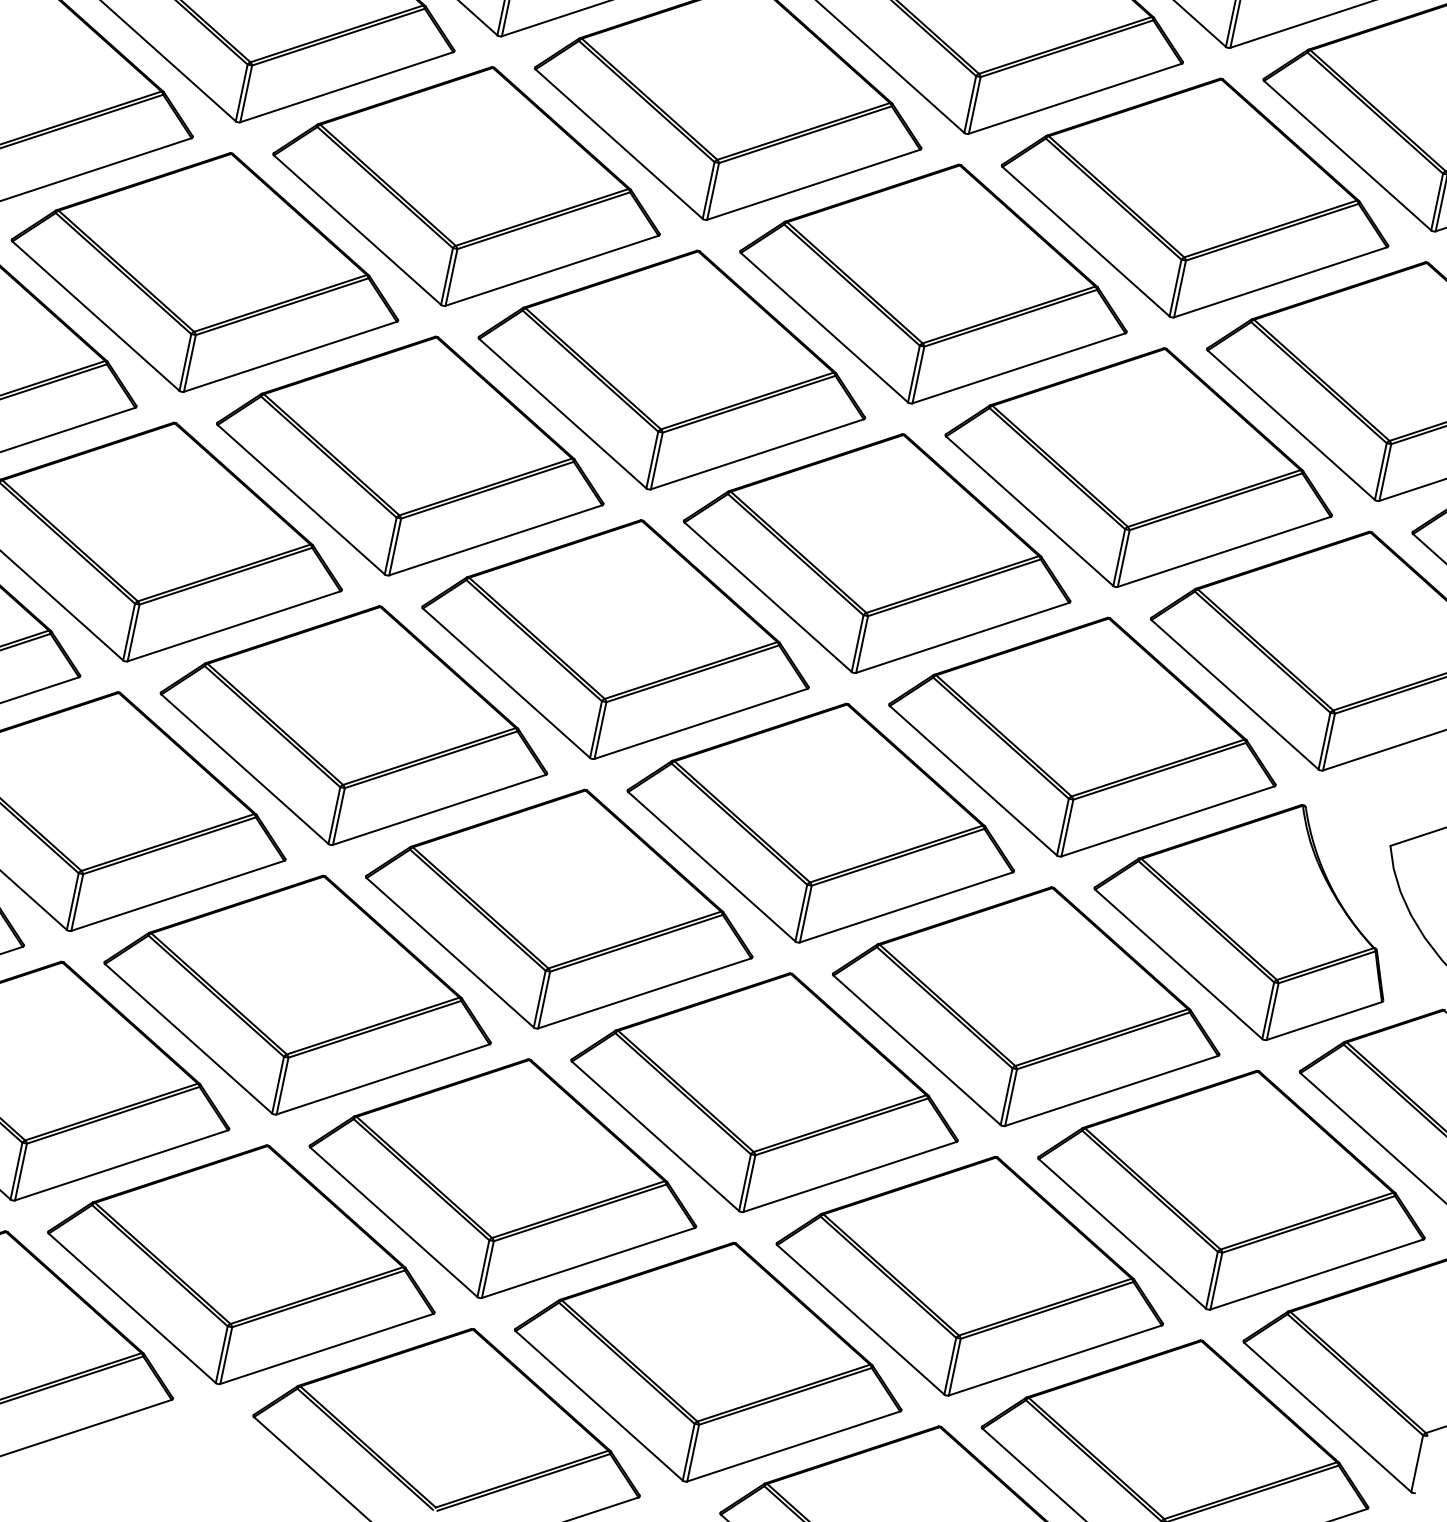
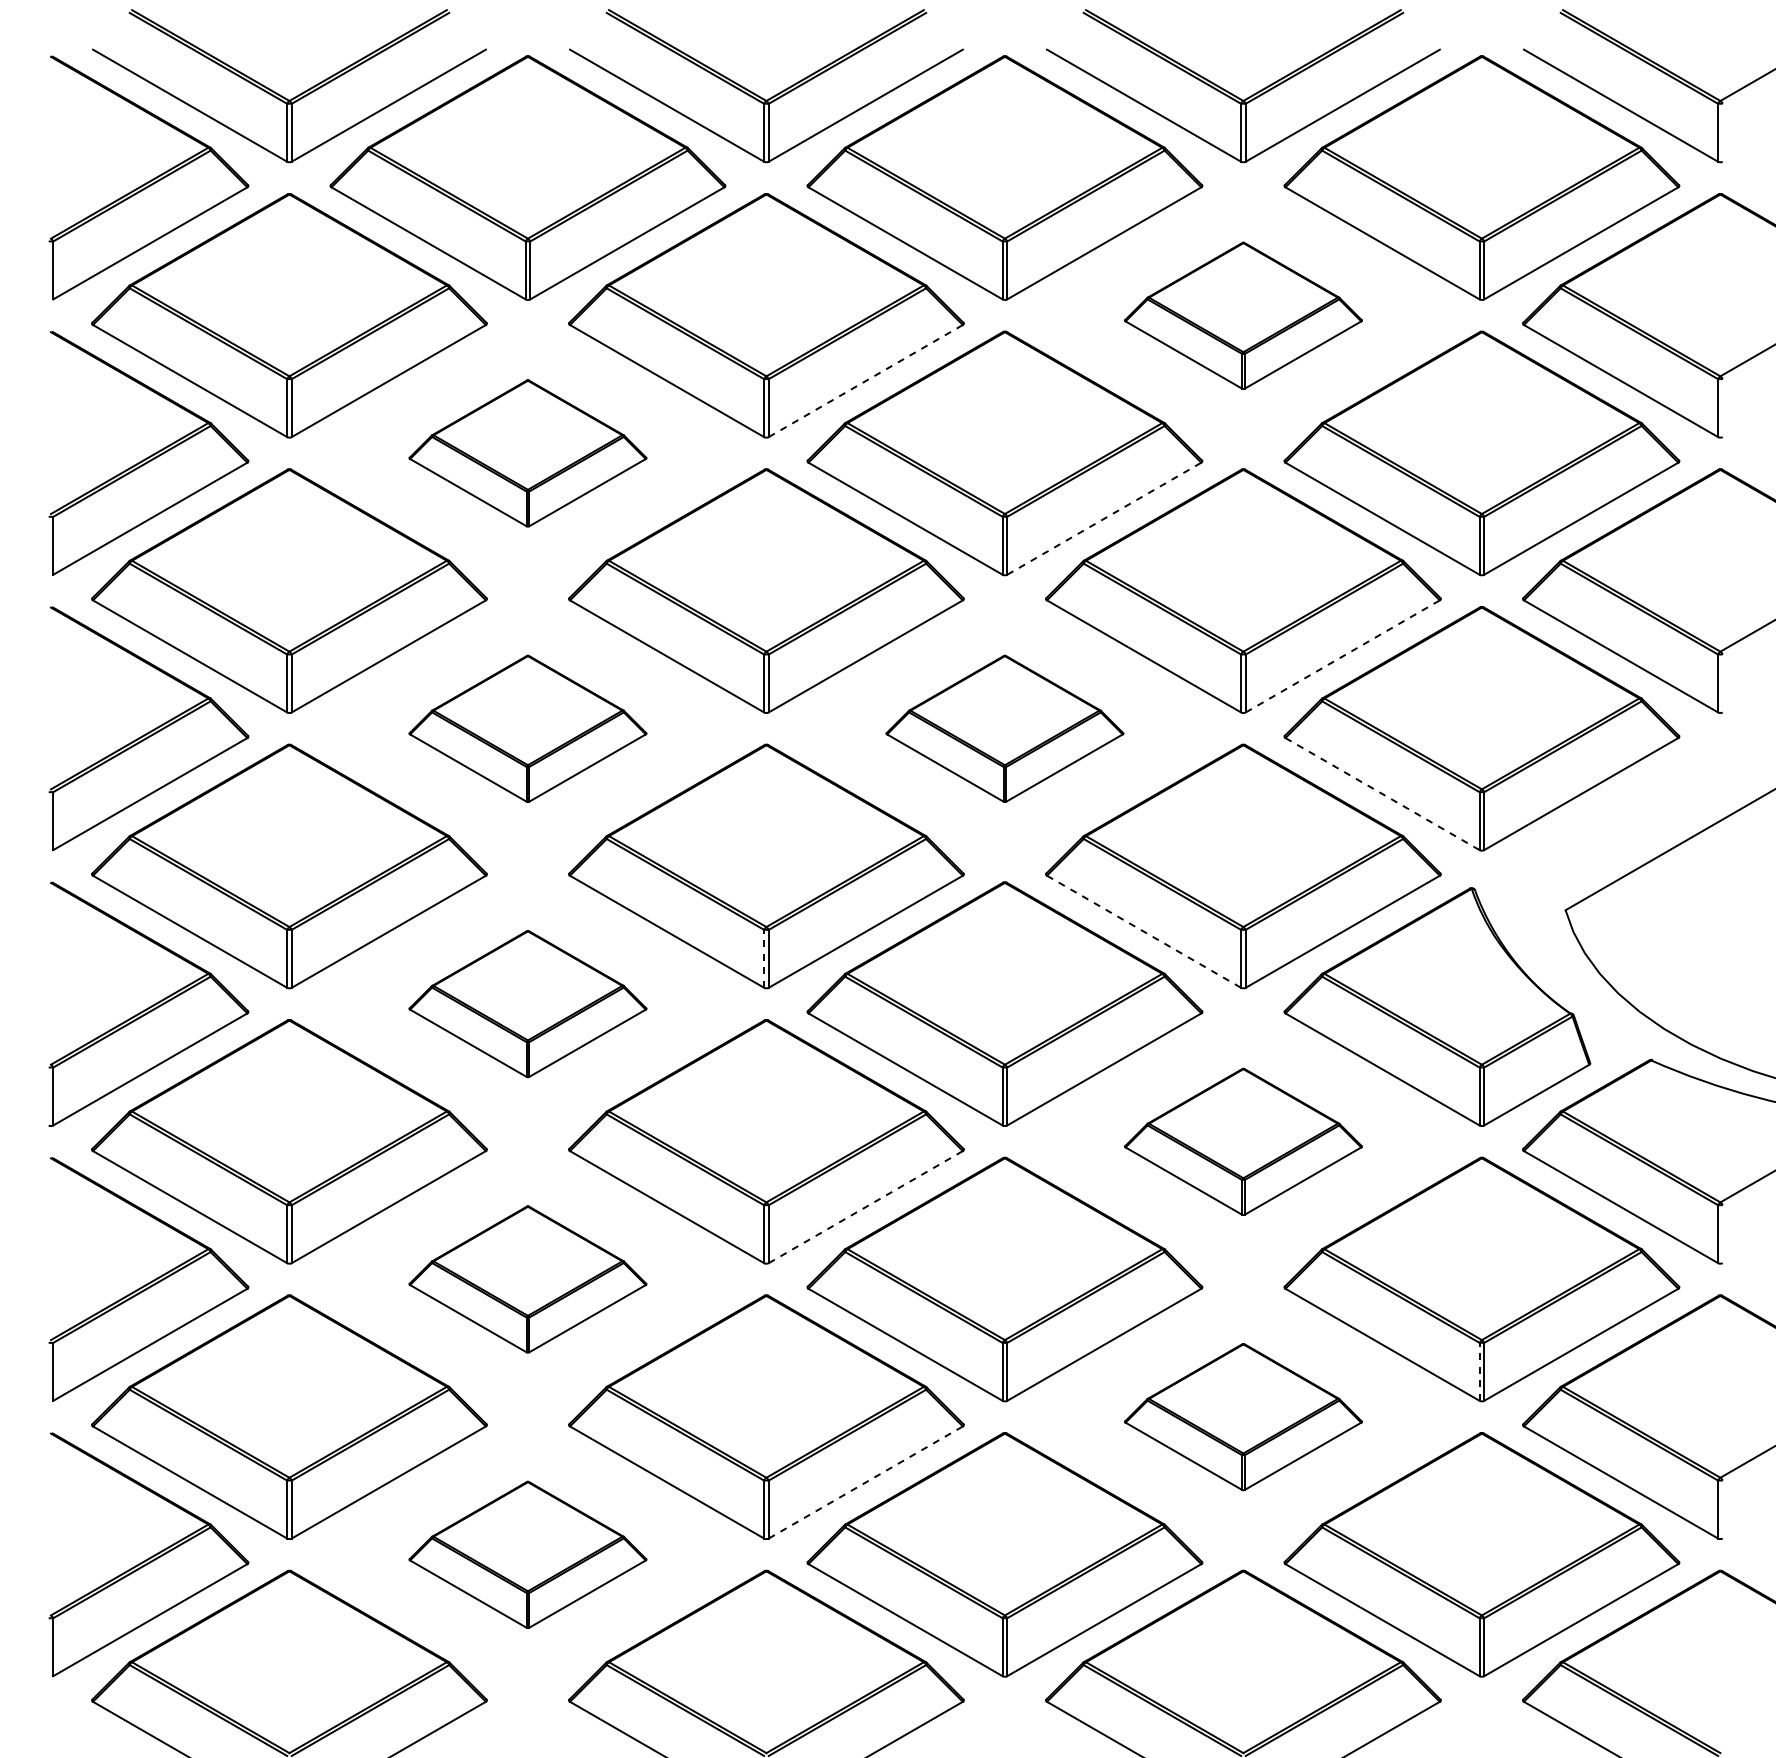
line: (814, 184) -> (866, 380), solid -> dashed
part: (467, 186) -> (527, 453), size x0.6
part: (1196, 197) -> (1243, 315), size x0.6
line: (1019, 368) -> (1104, 518), solid -> dashed
part: (411, 455) -> (527, 728), size x0.6
line: (1224, 552) -> (1343, 656), solid -> dashed
part: (878, 553) -> (1004, 728), size x0.6
line: (1234, 695) -> (1382, 794), solid -> dashed
part: (355, 724) -> (527, 1003), size x0.6
line: (596, 729) -> (764, 958), solid -> dashed
line: (973, 781) -> (1144, 932), solid -> dashed
line: (645, 992) -> (866, 1206), solid -> dashed
part: (298, 995) -> (527, 1279), size x0.6
part: (1027, 1006) -> (1243, 1141), size x0.6
line: (589, 1263) -> (866, 1482), solid -> dashed
part: (242, 1264) -> (527, 1554), size x0.6
part: (971, 1275) -> (1243, 1416), size x0.6
line: (1211, 1279) -> (1479, 1371), solid -> dashed

